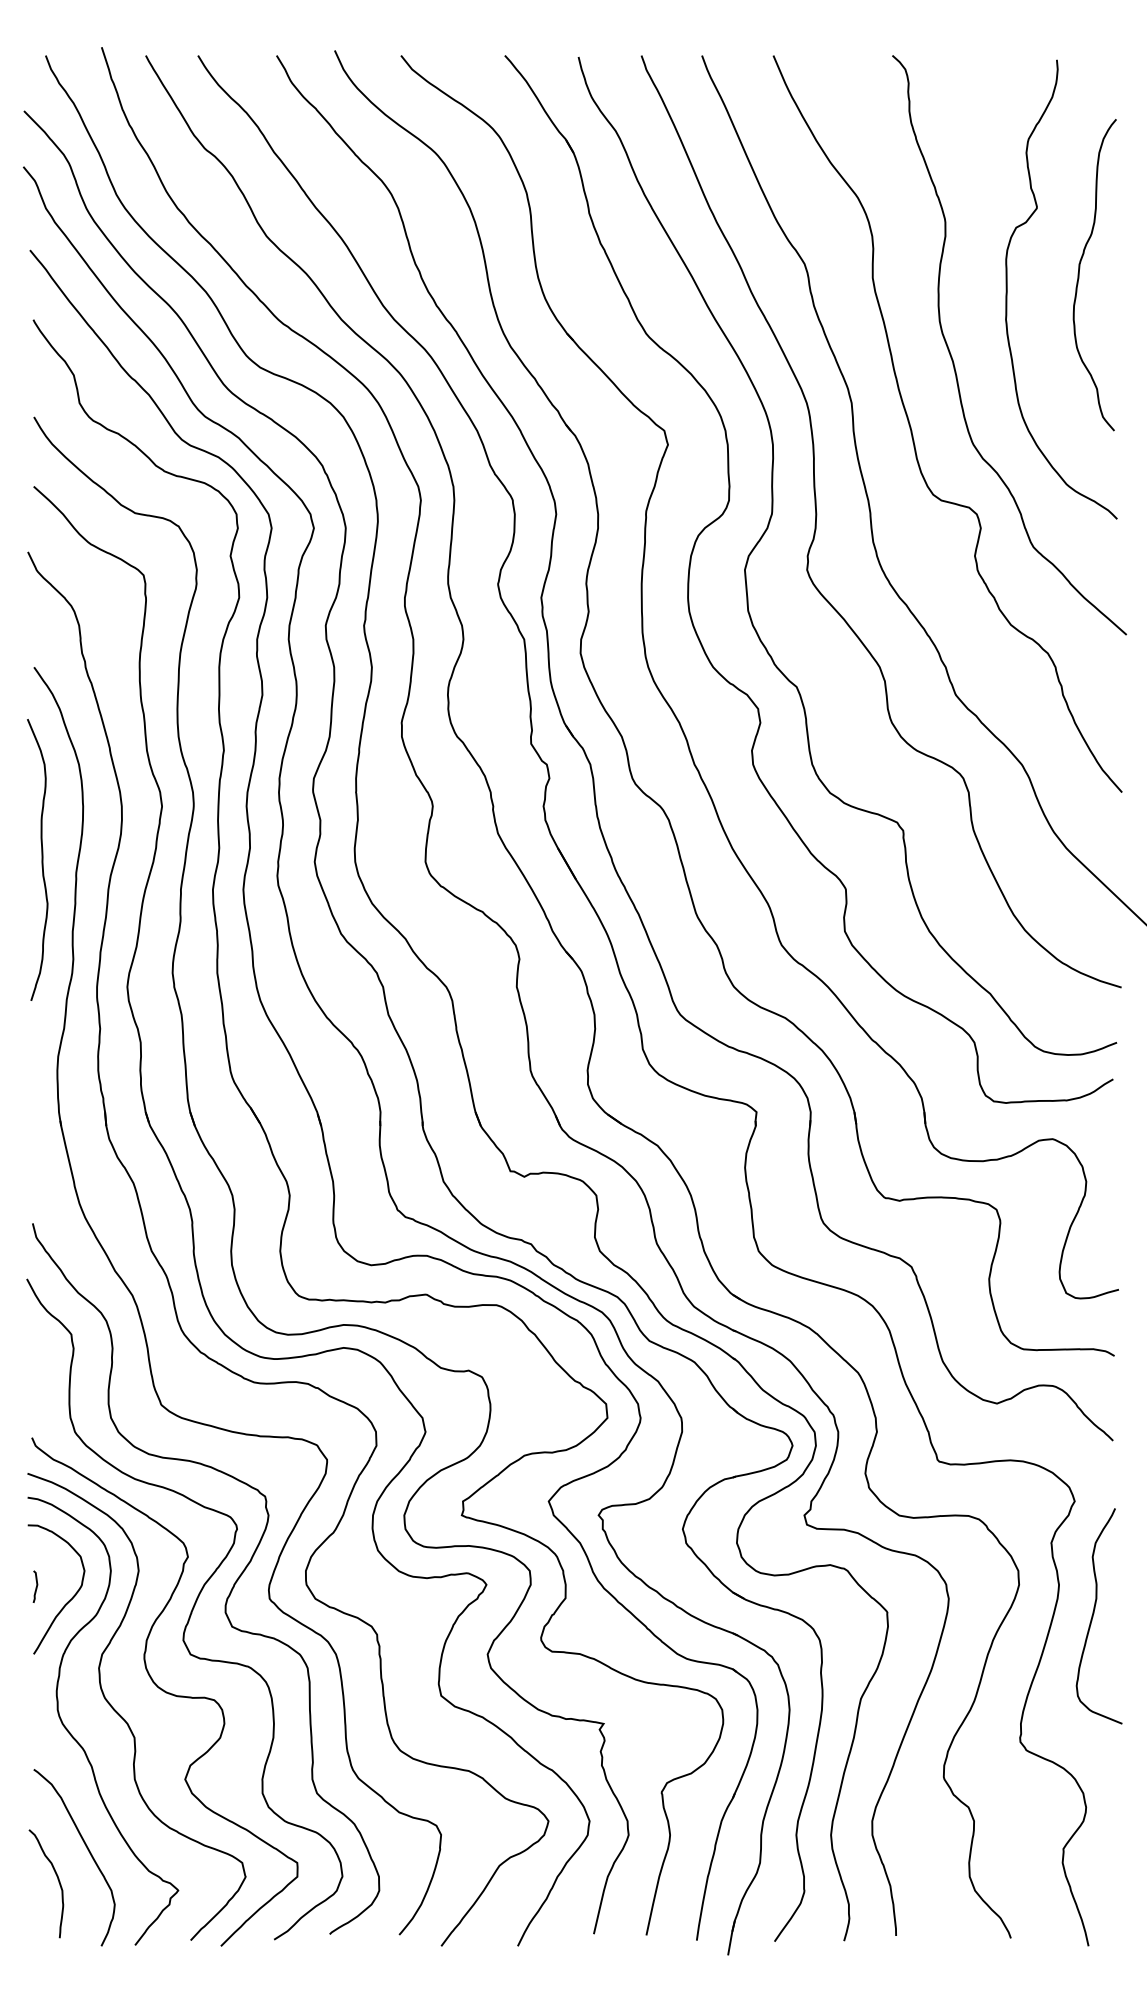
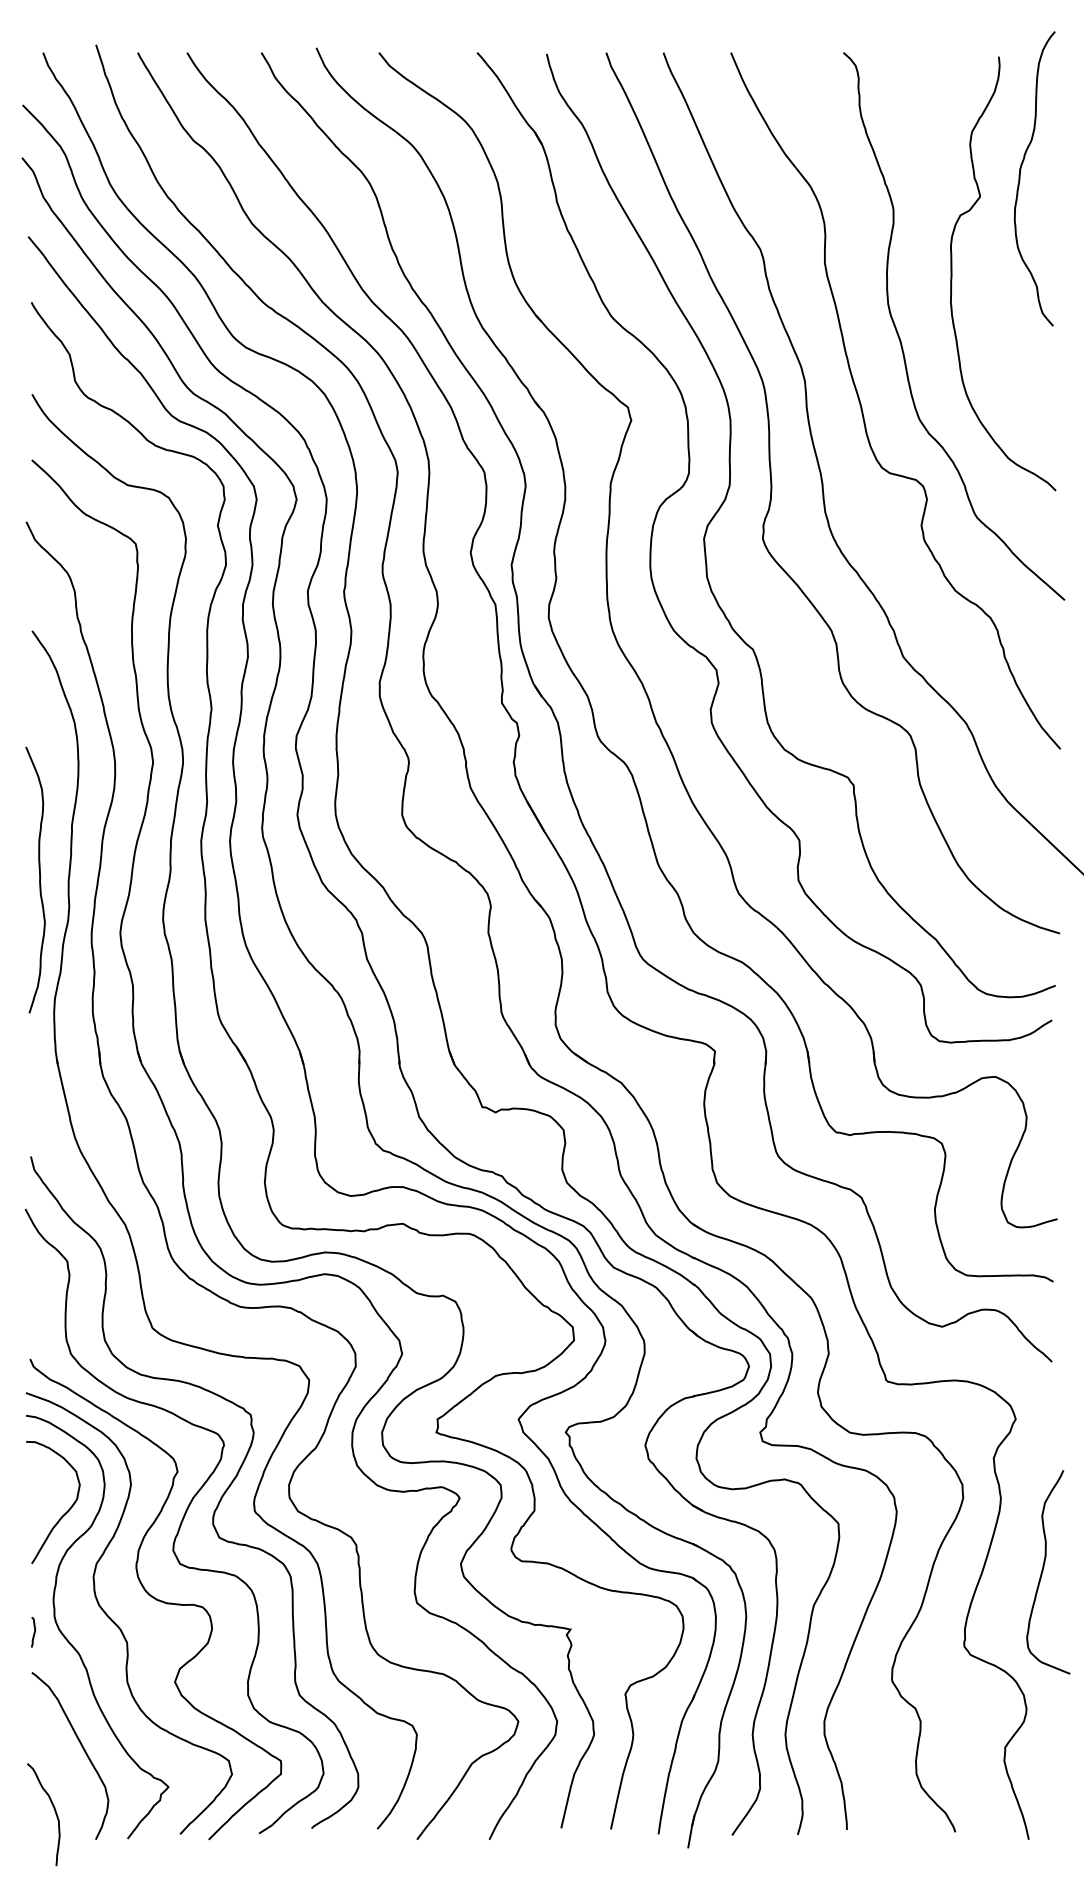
curve: (1079, 275) -> (1020, 179), moved
curve: (41, 859) -> (39, 879), moved
curve: (36, 1586) -> (34, 1632), moved
curve: (1094, 1613) -> (1043, 1569), moved
curve: (57, 1879) -> (54, 1810), moved

